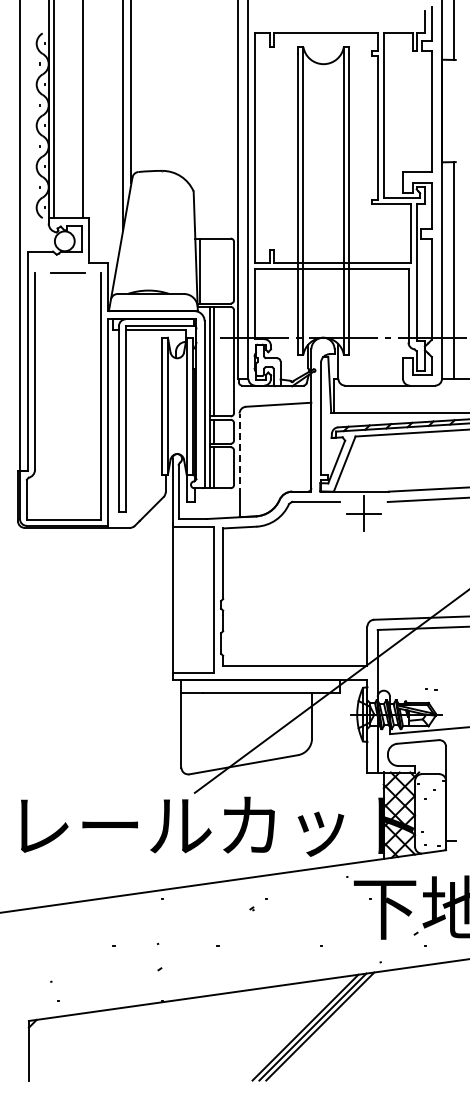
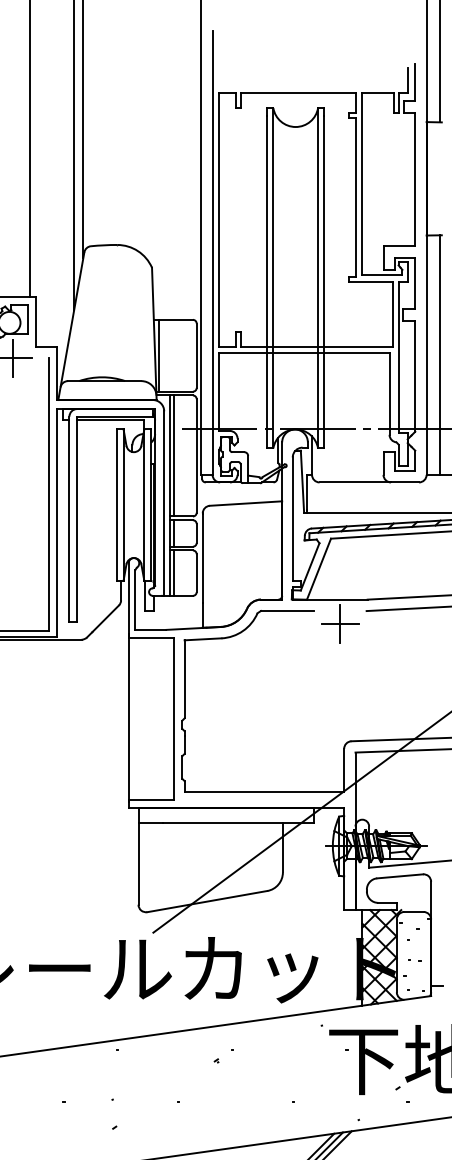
line: (67, 273) -> (12, 358), added
line: (239, 453) -> (202, 557), dashed -> solid
part: (431, 689) -> (414, 960), moved

